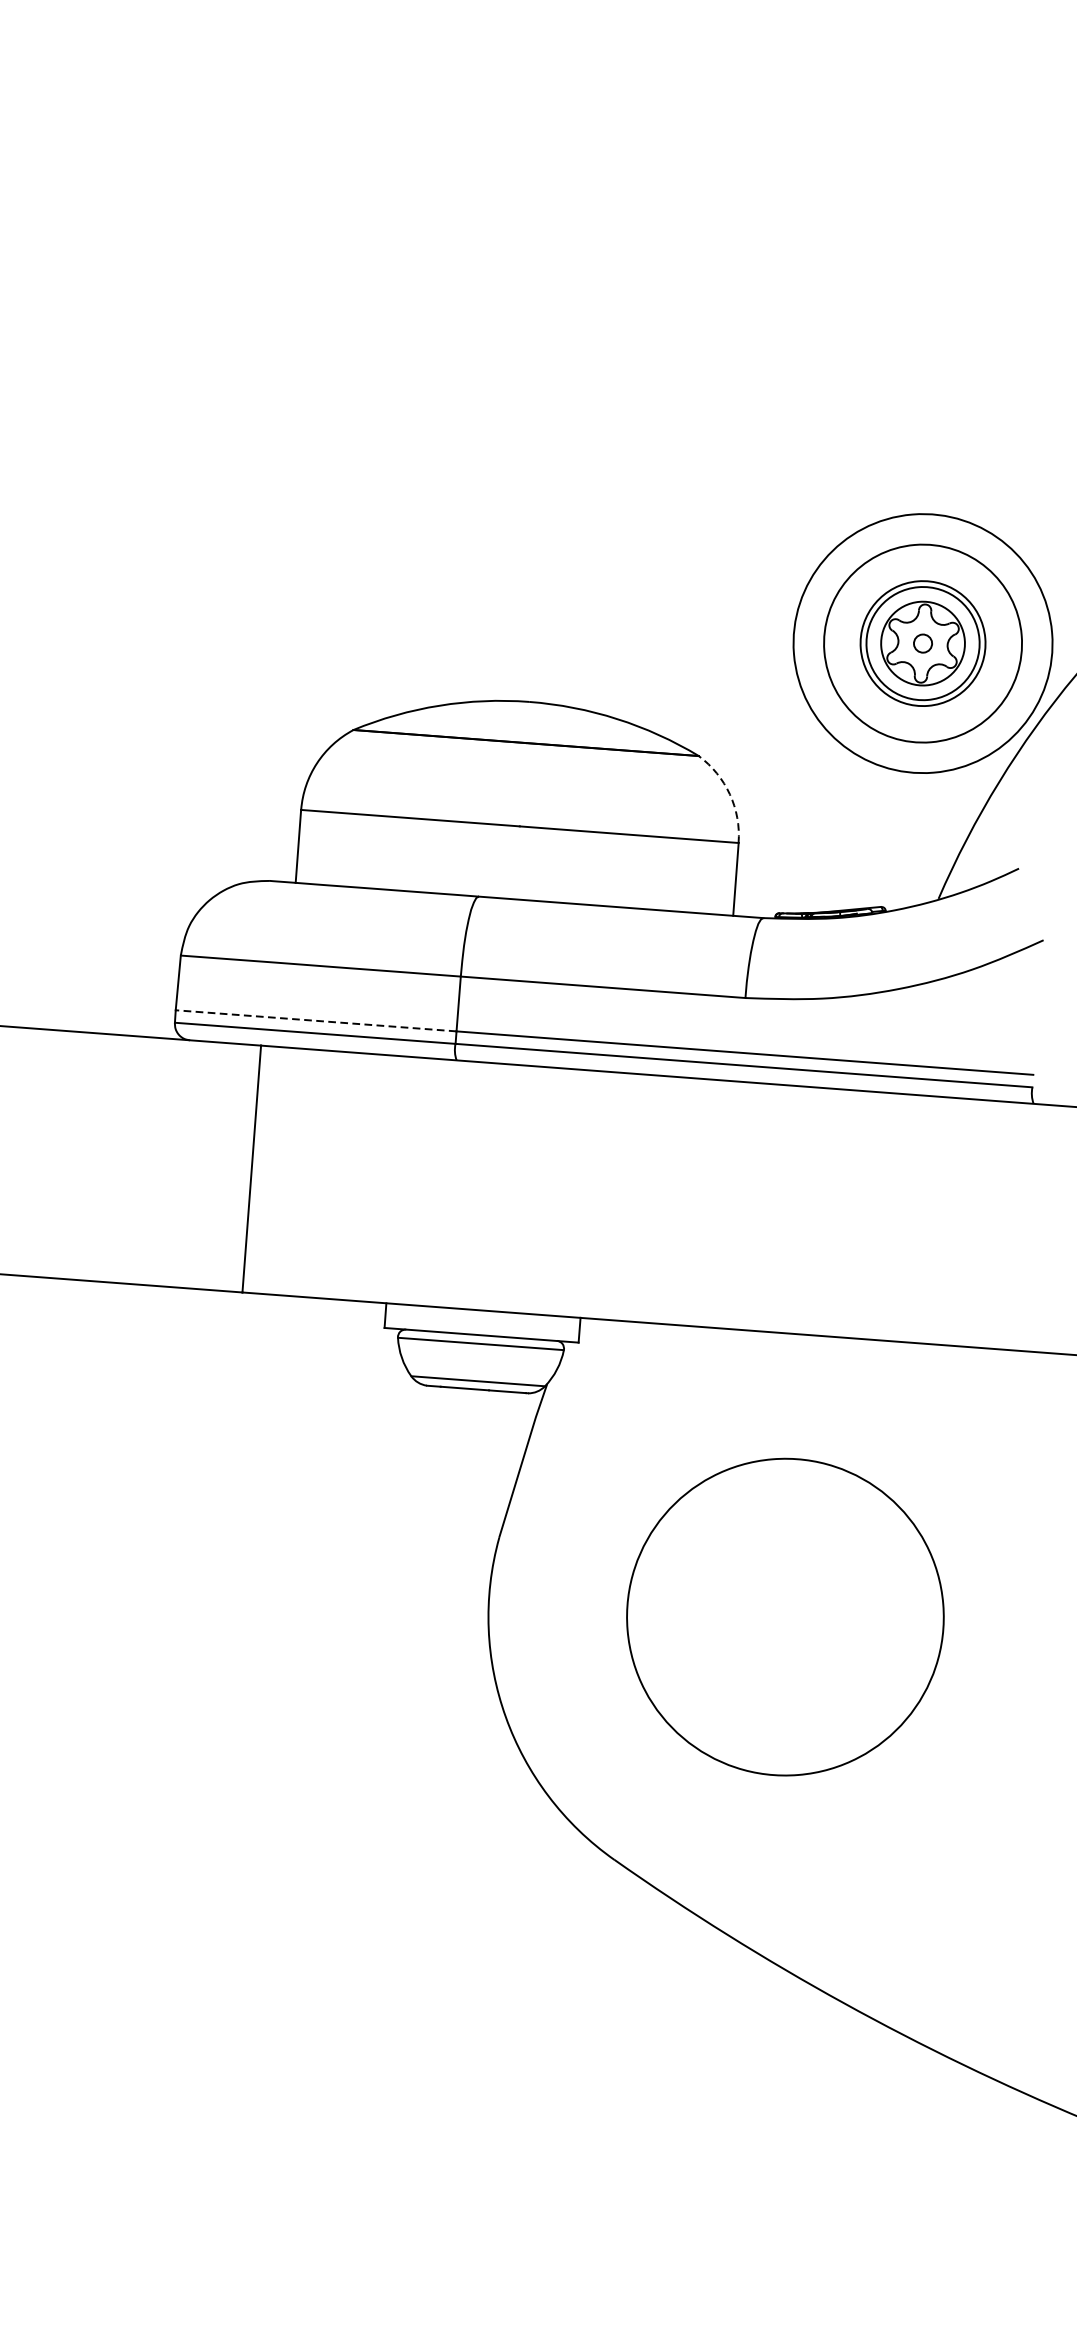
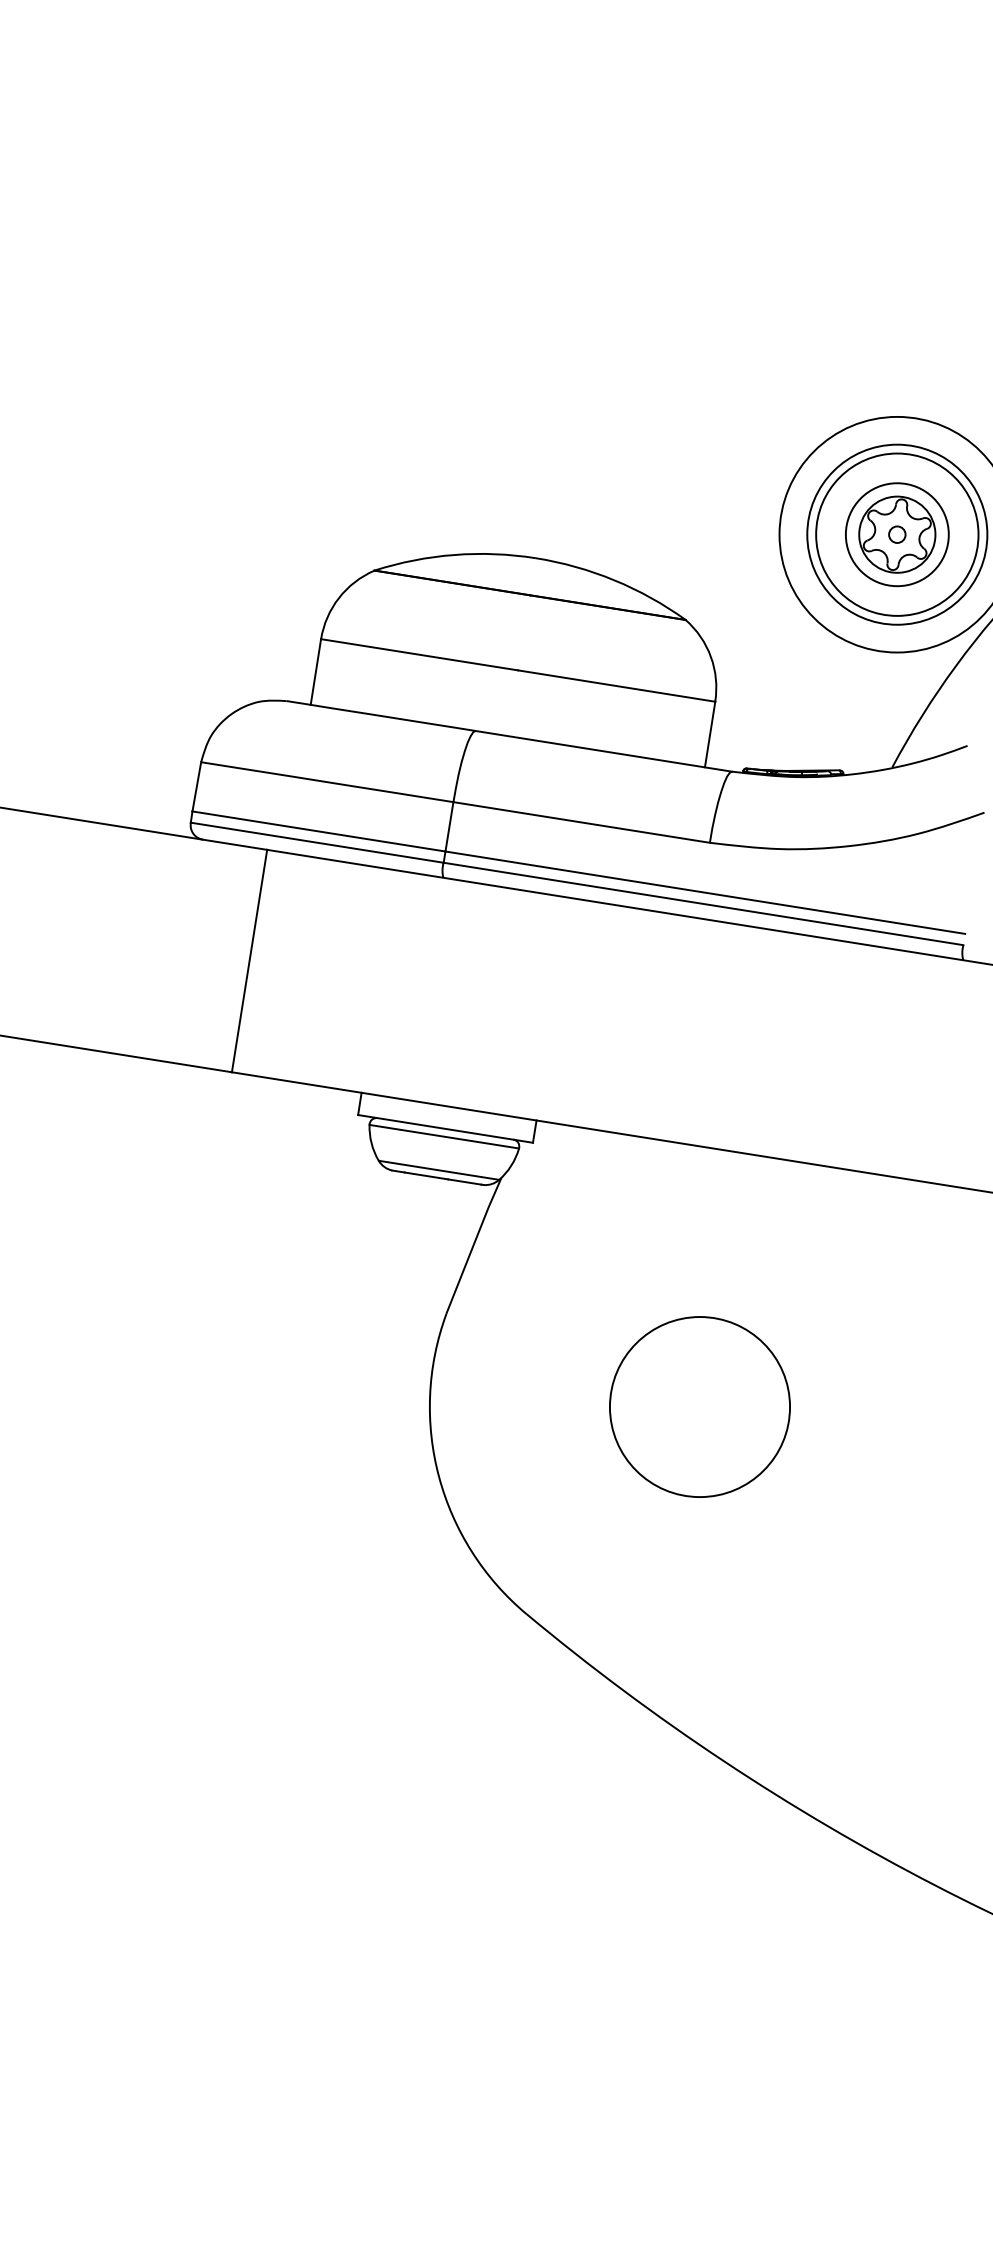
circle: (923, 643) -> (897, 534), size x1.43
arc: (729, 794) -> (710, 657), dashed -> solid
line: (315, 1020) -> (318, 831), dashed -> solid
circle: (784, 1616) -> (699, 1406), size x0.62

